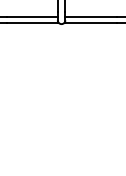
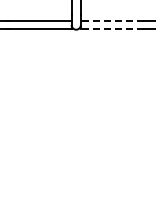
line: (90, 17) -> (112, 21), solid -> dashed
line: (90, 23) -> (112, 28), solid -> dashed

